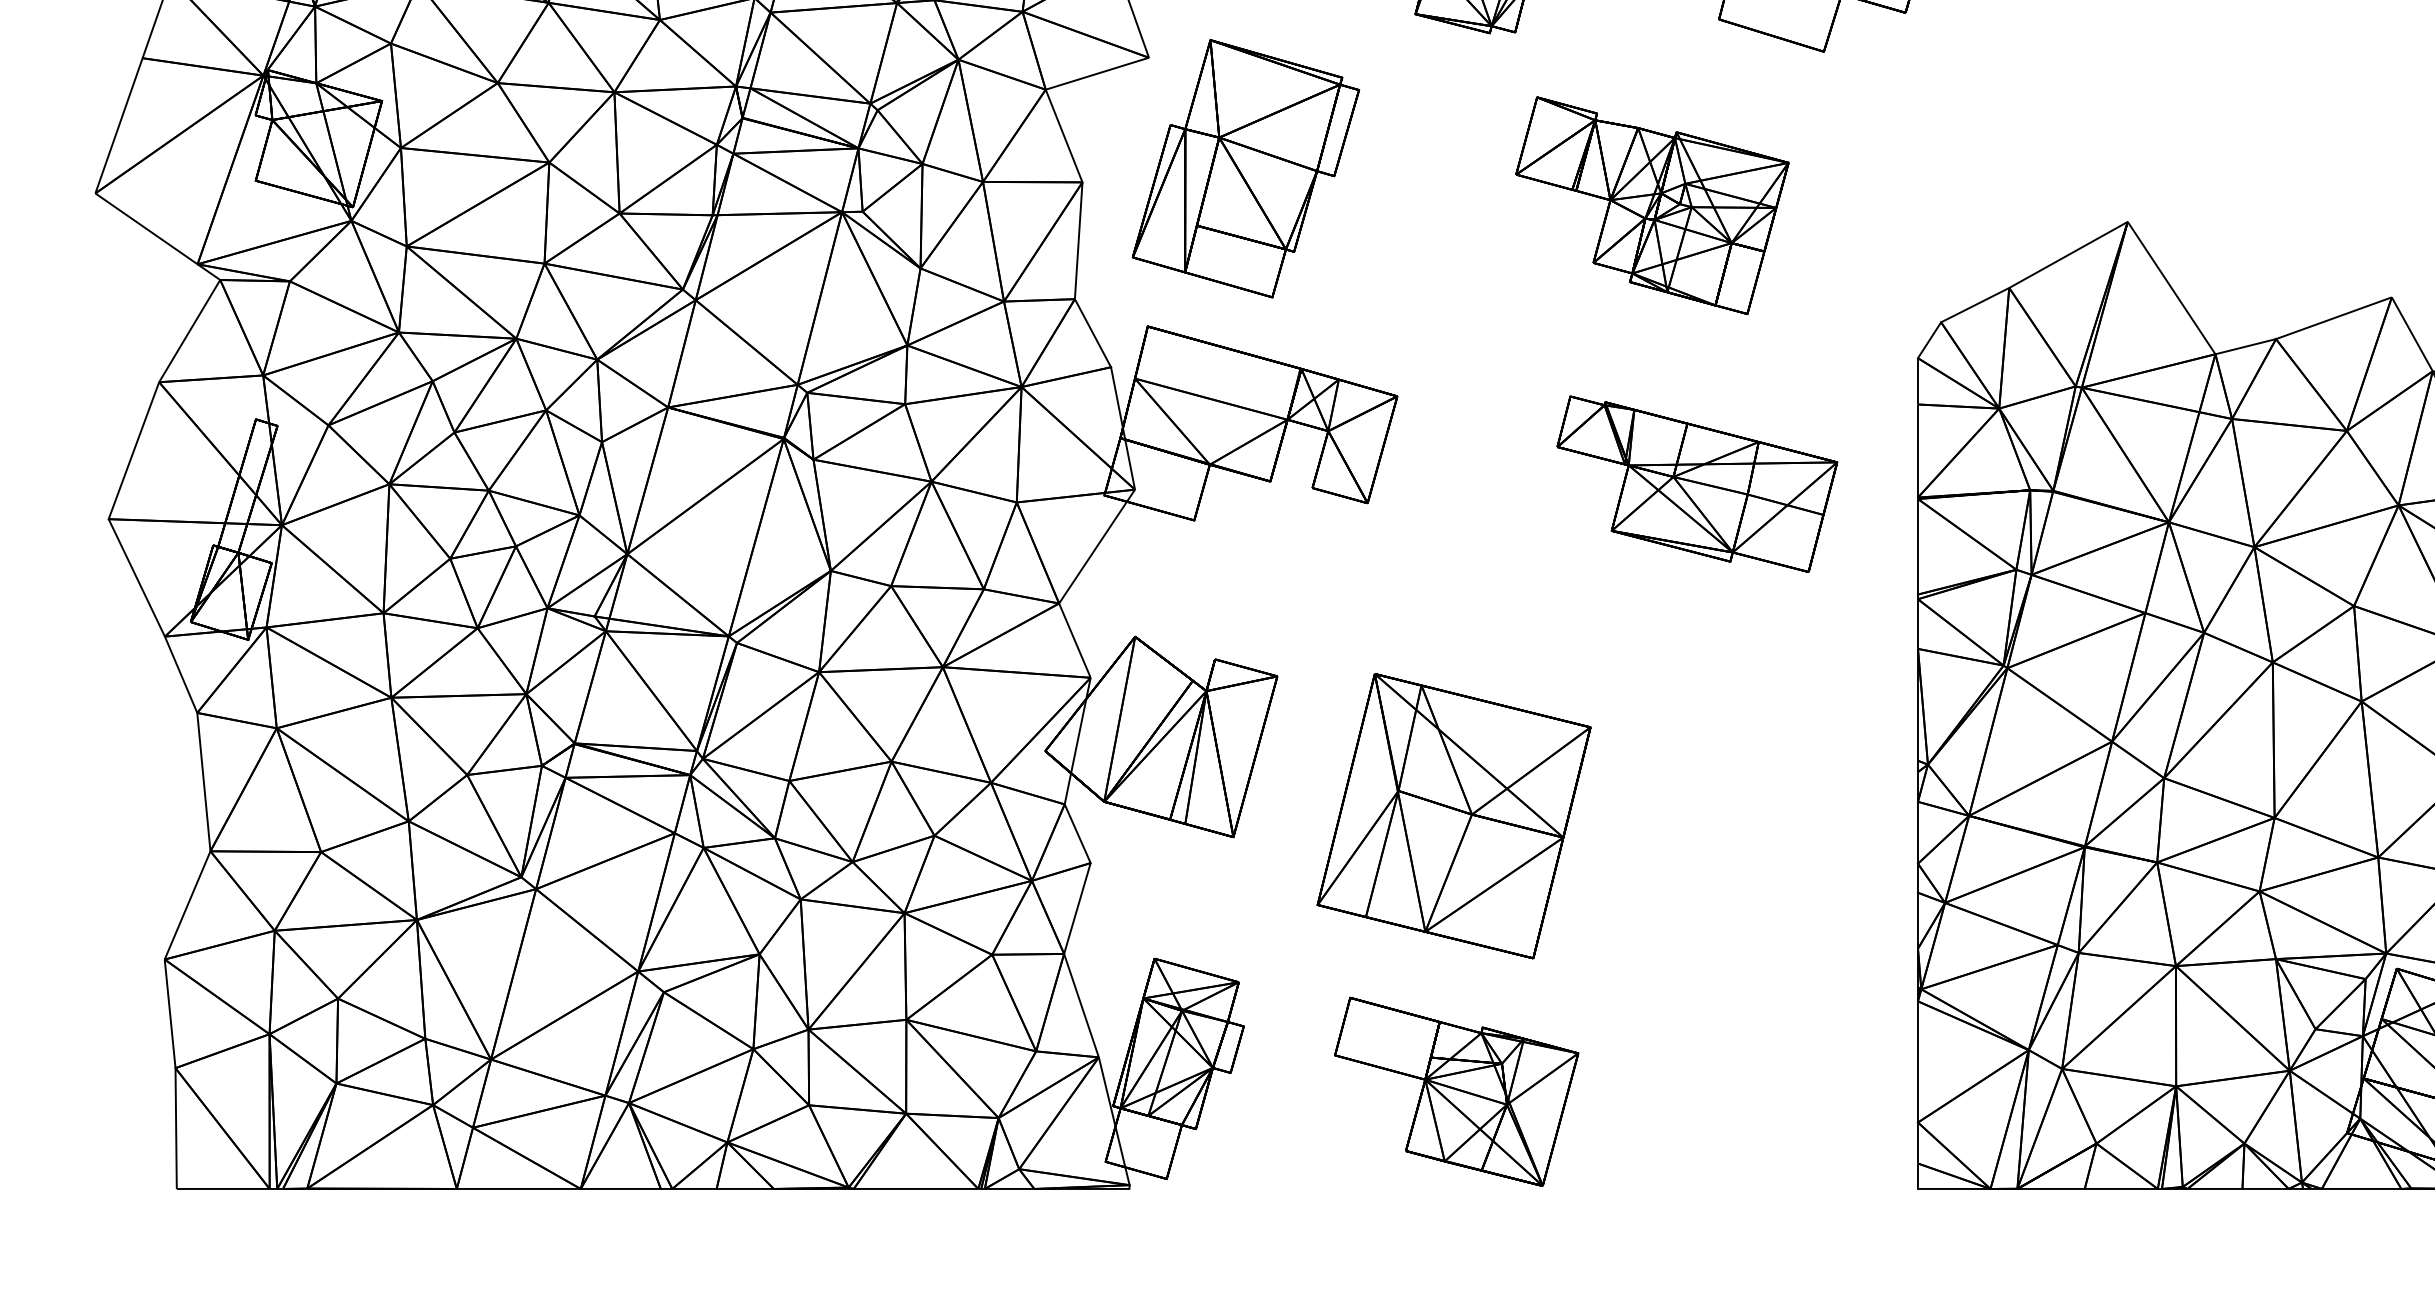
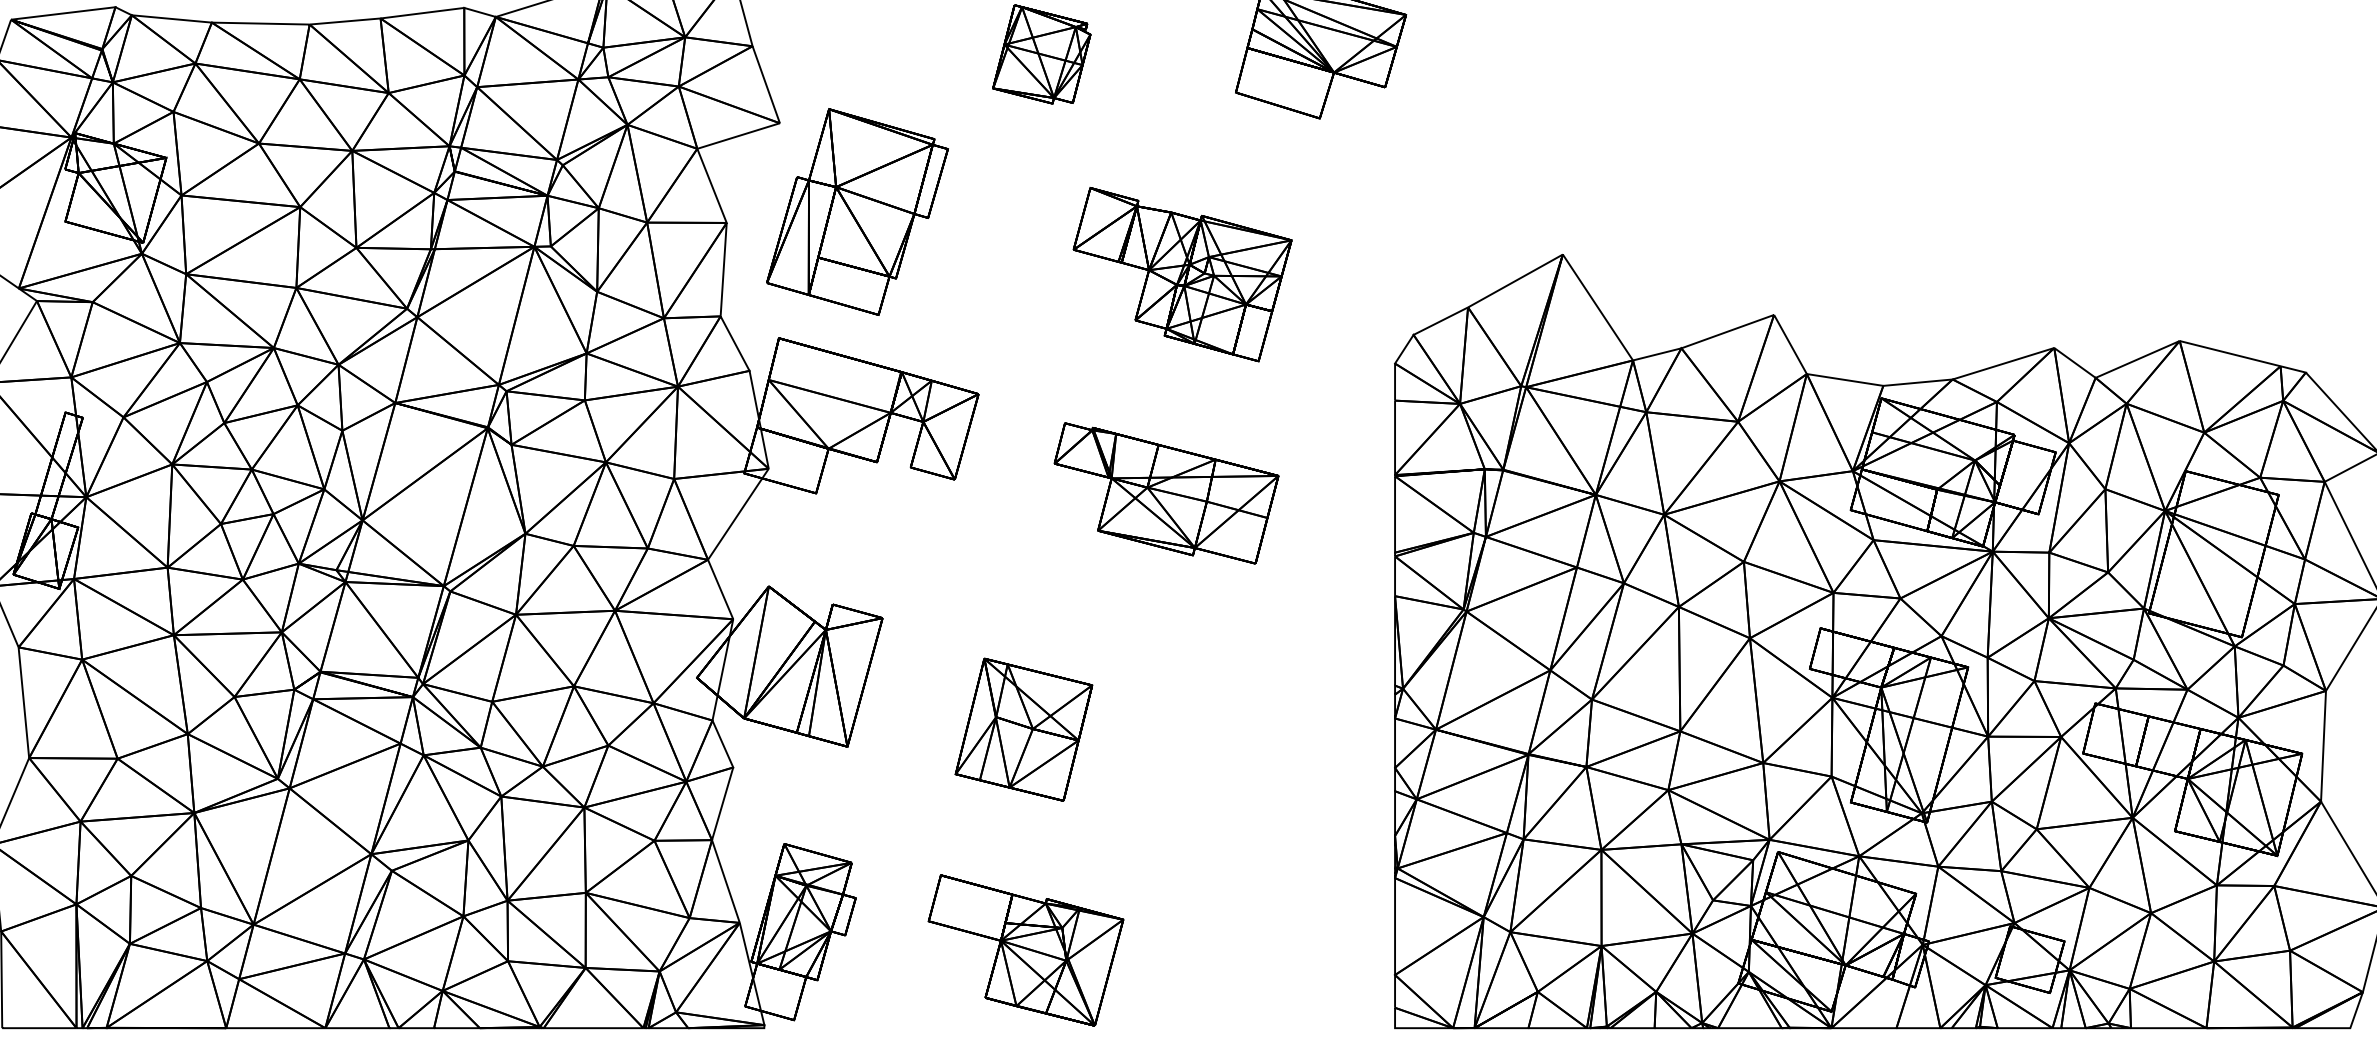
part: (1652, 205) -> (1182, 274), moved
part: (1697, 484) -> (1166, 493), moved
part: (1453, 815) -> (1023, 729), size x0.62

